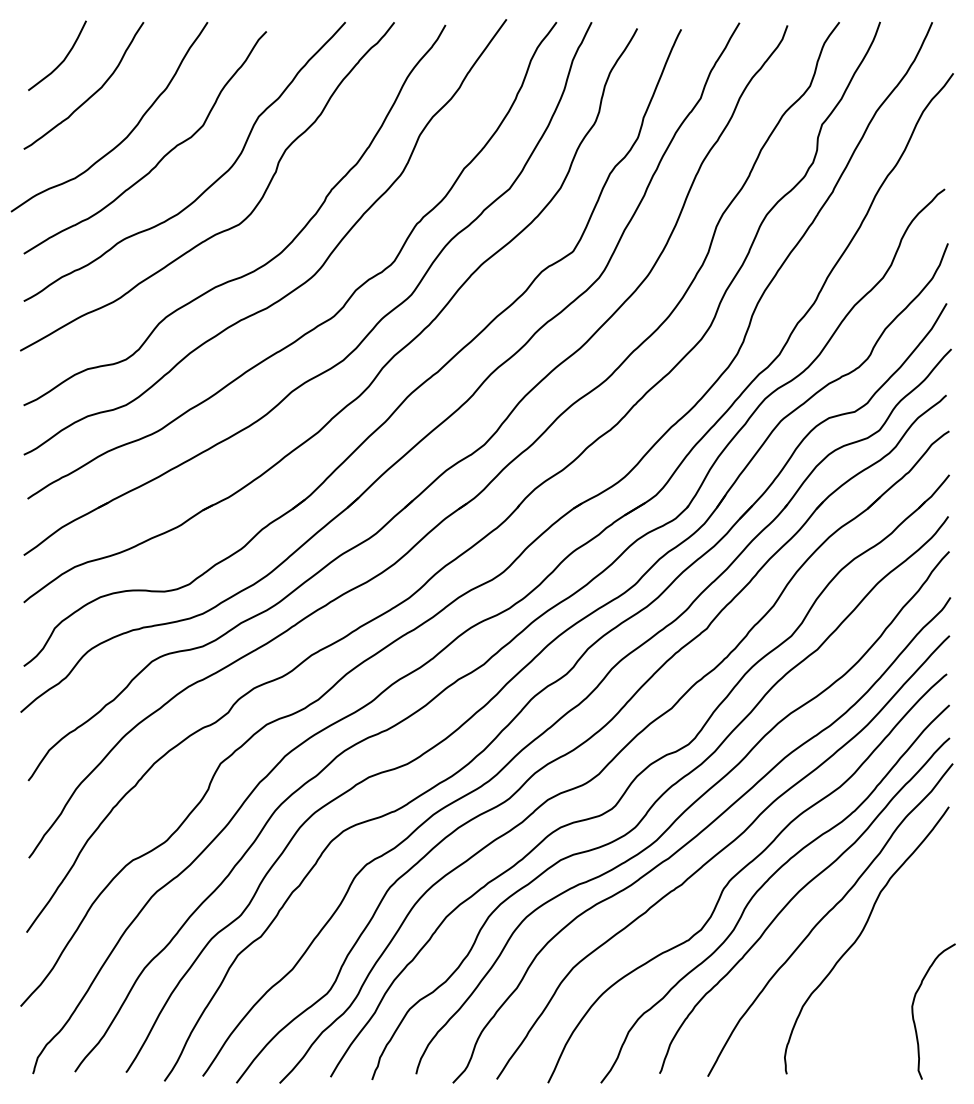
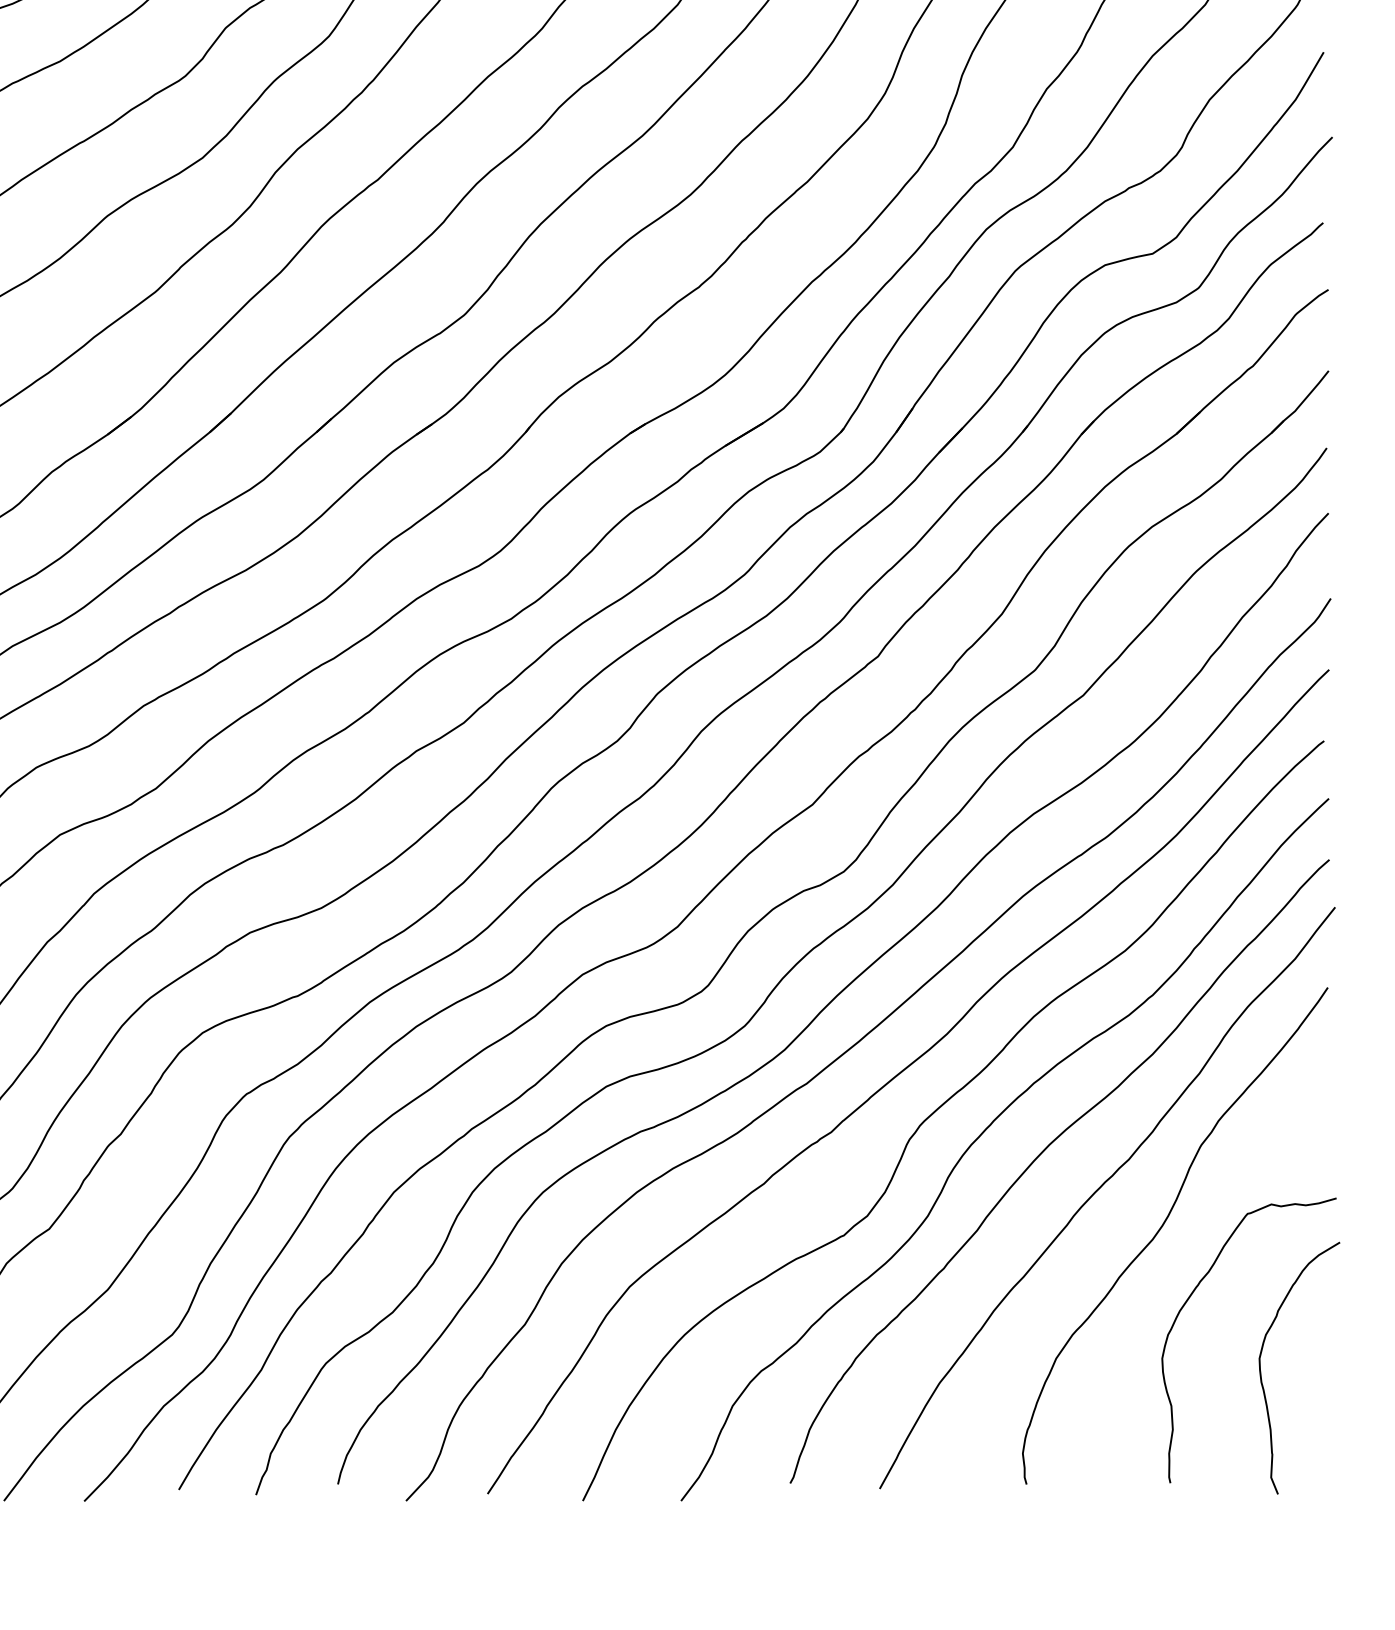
curve: (874, 975) -> (1189, 1300), added

